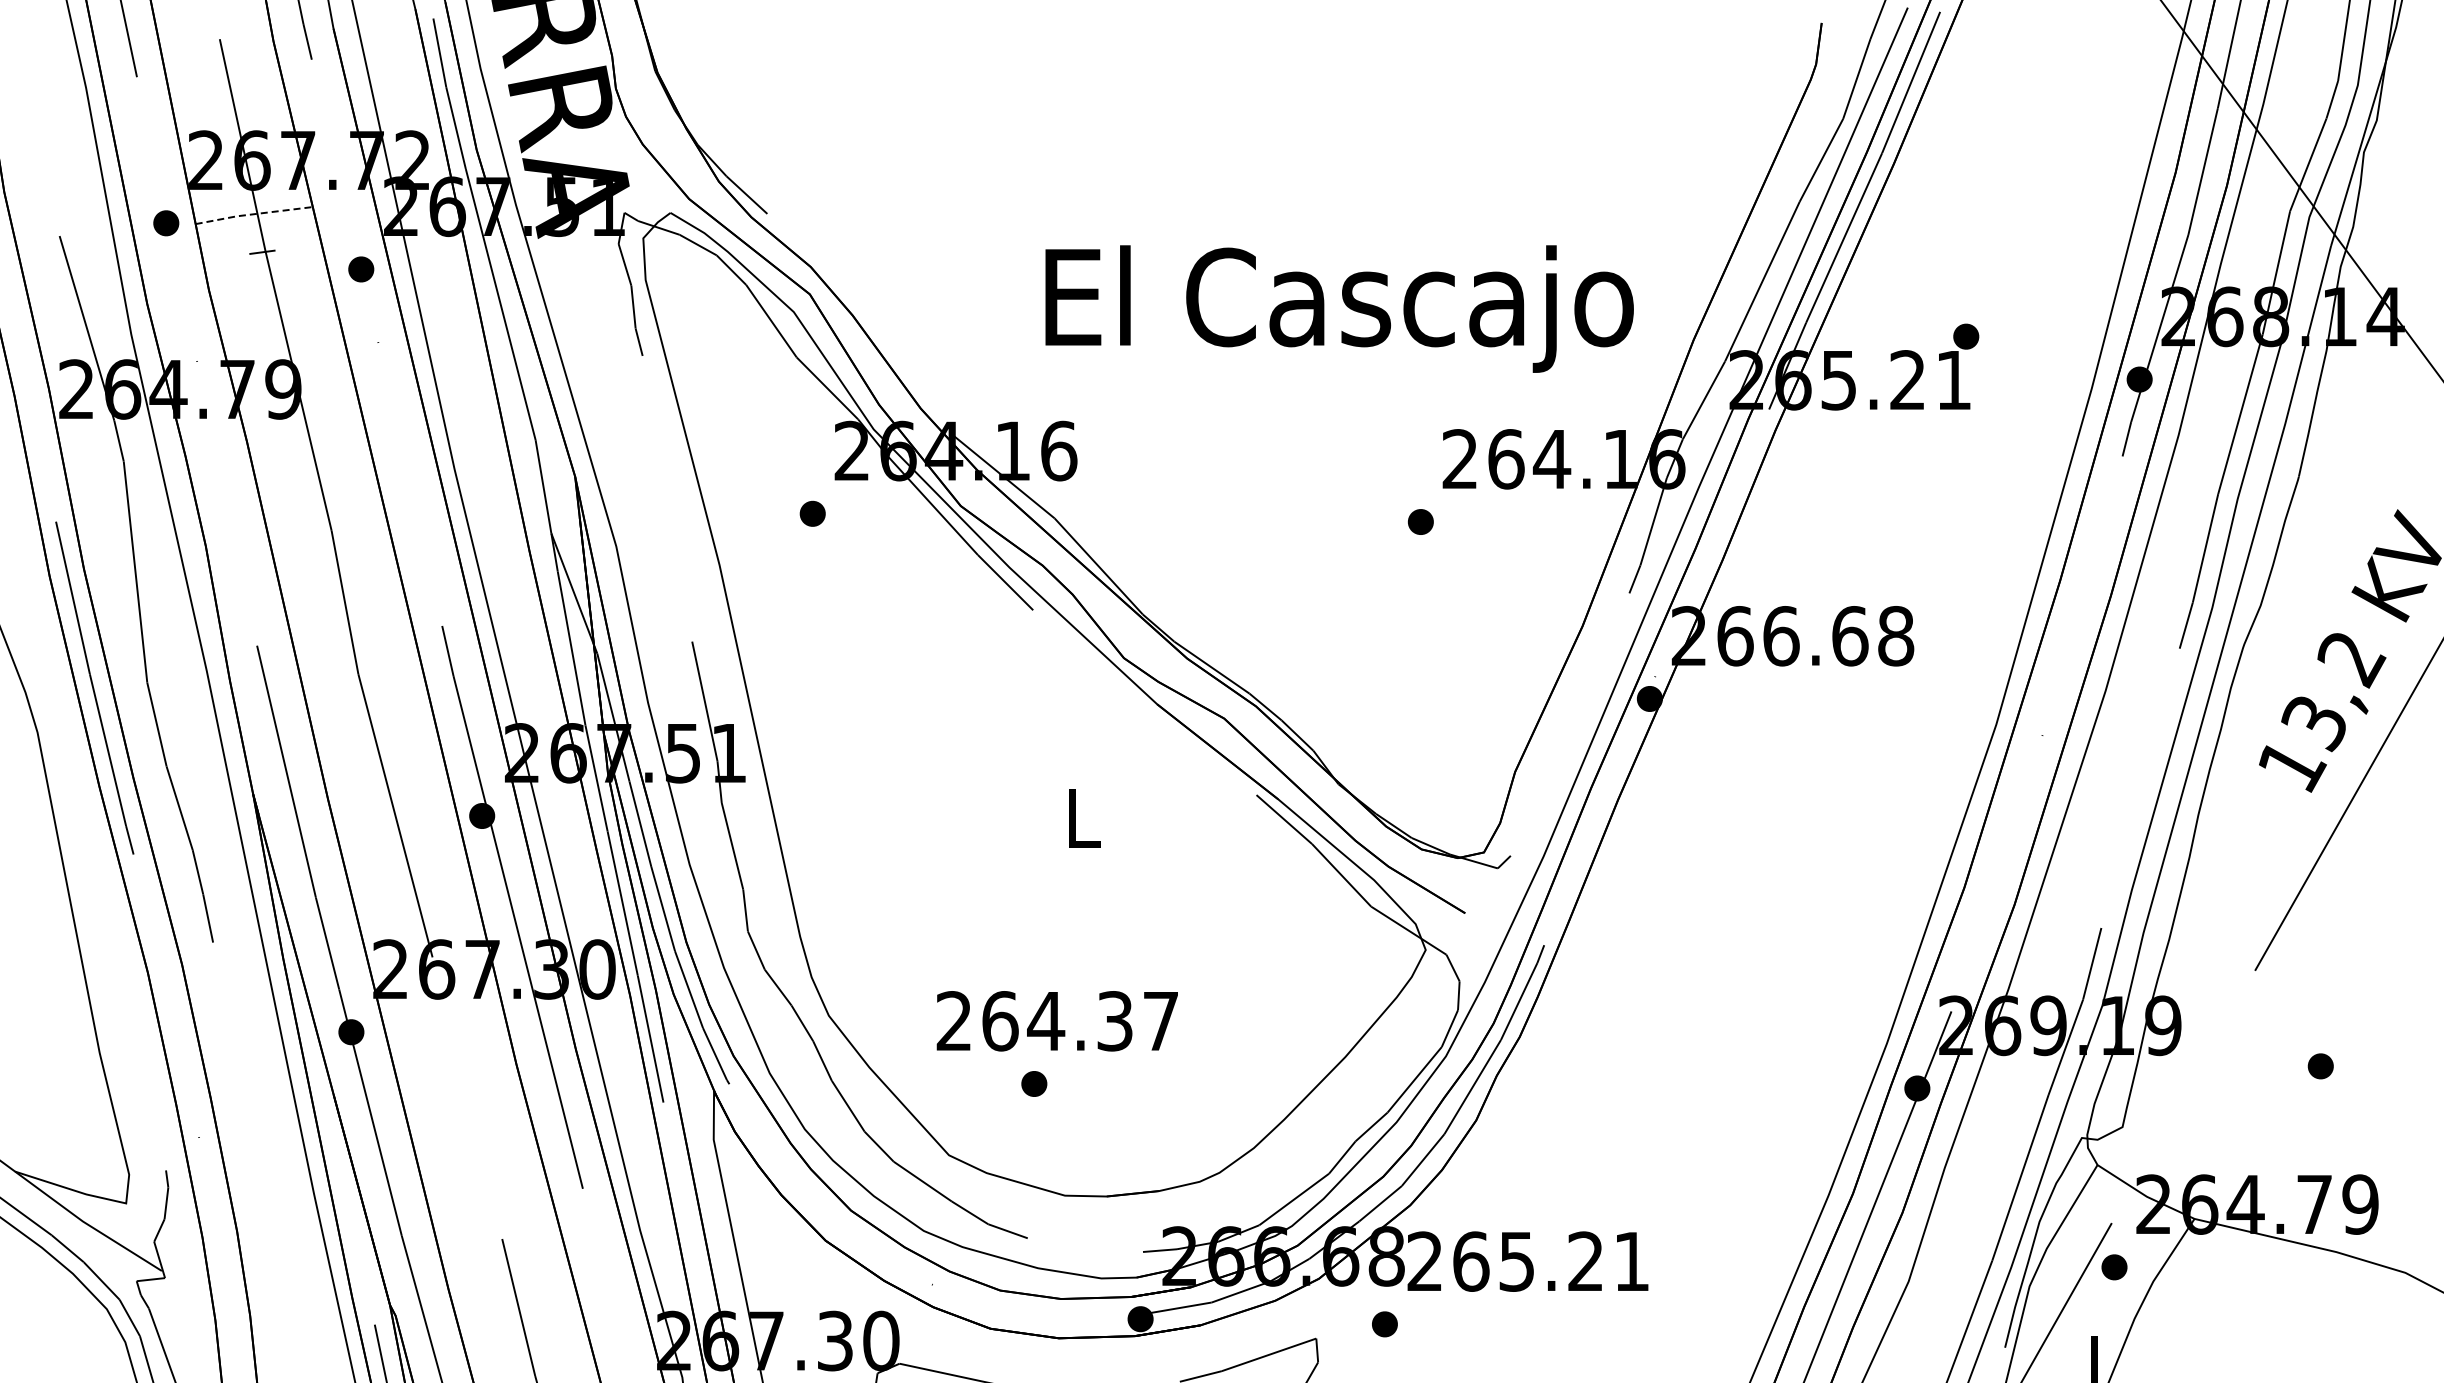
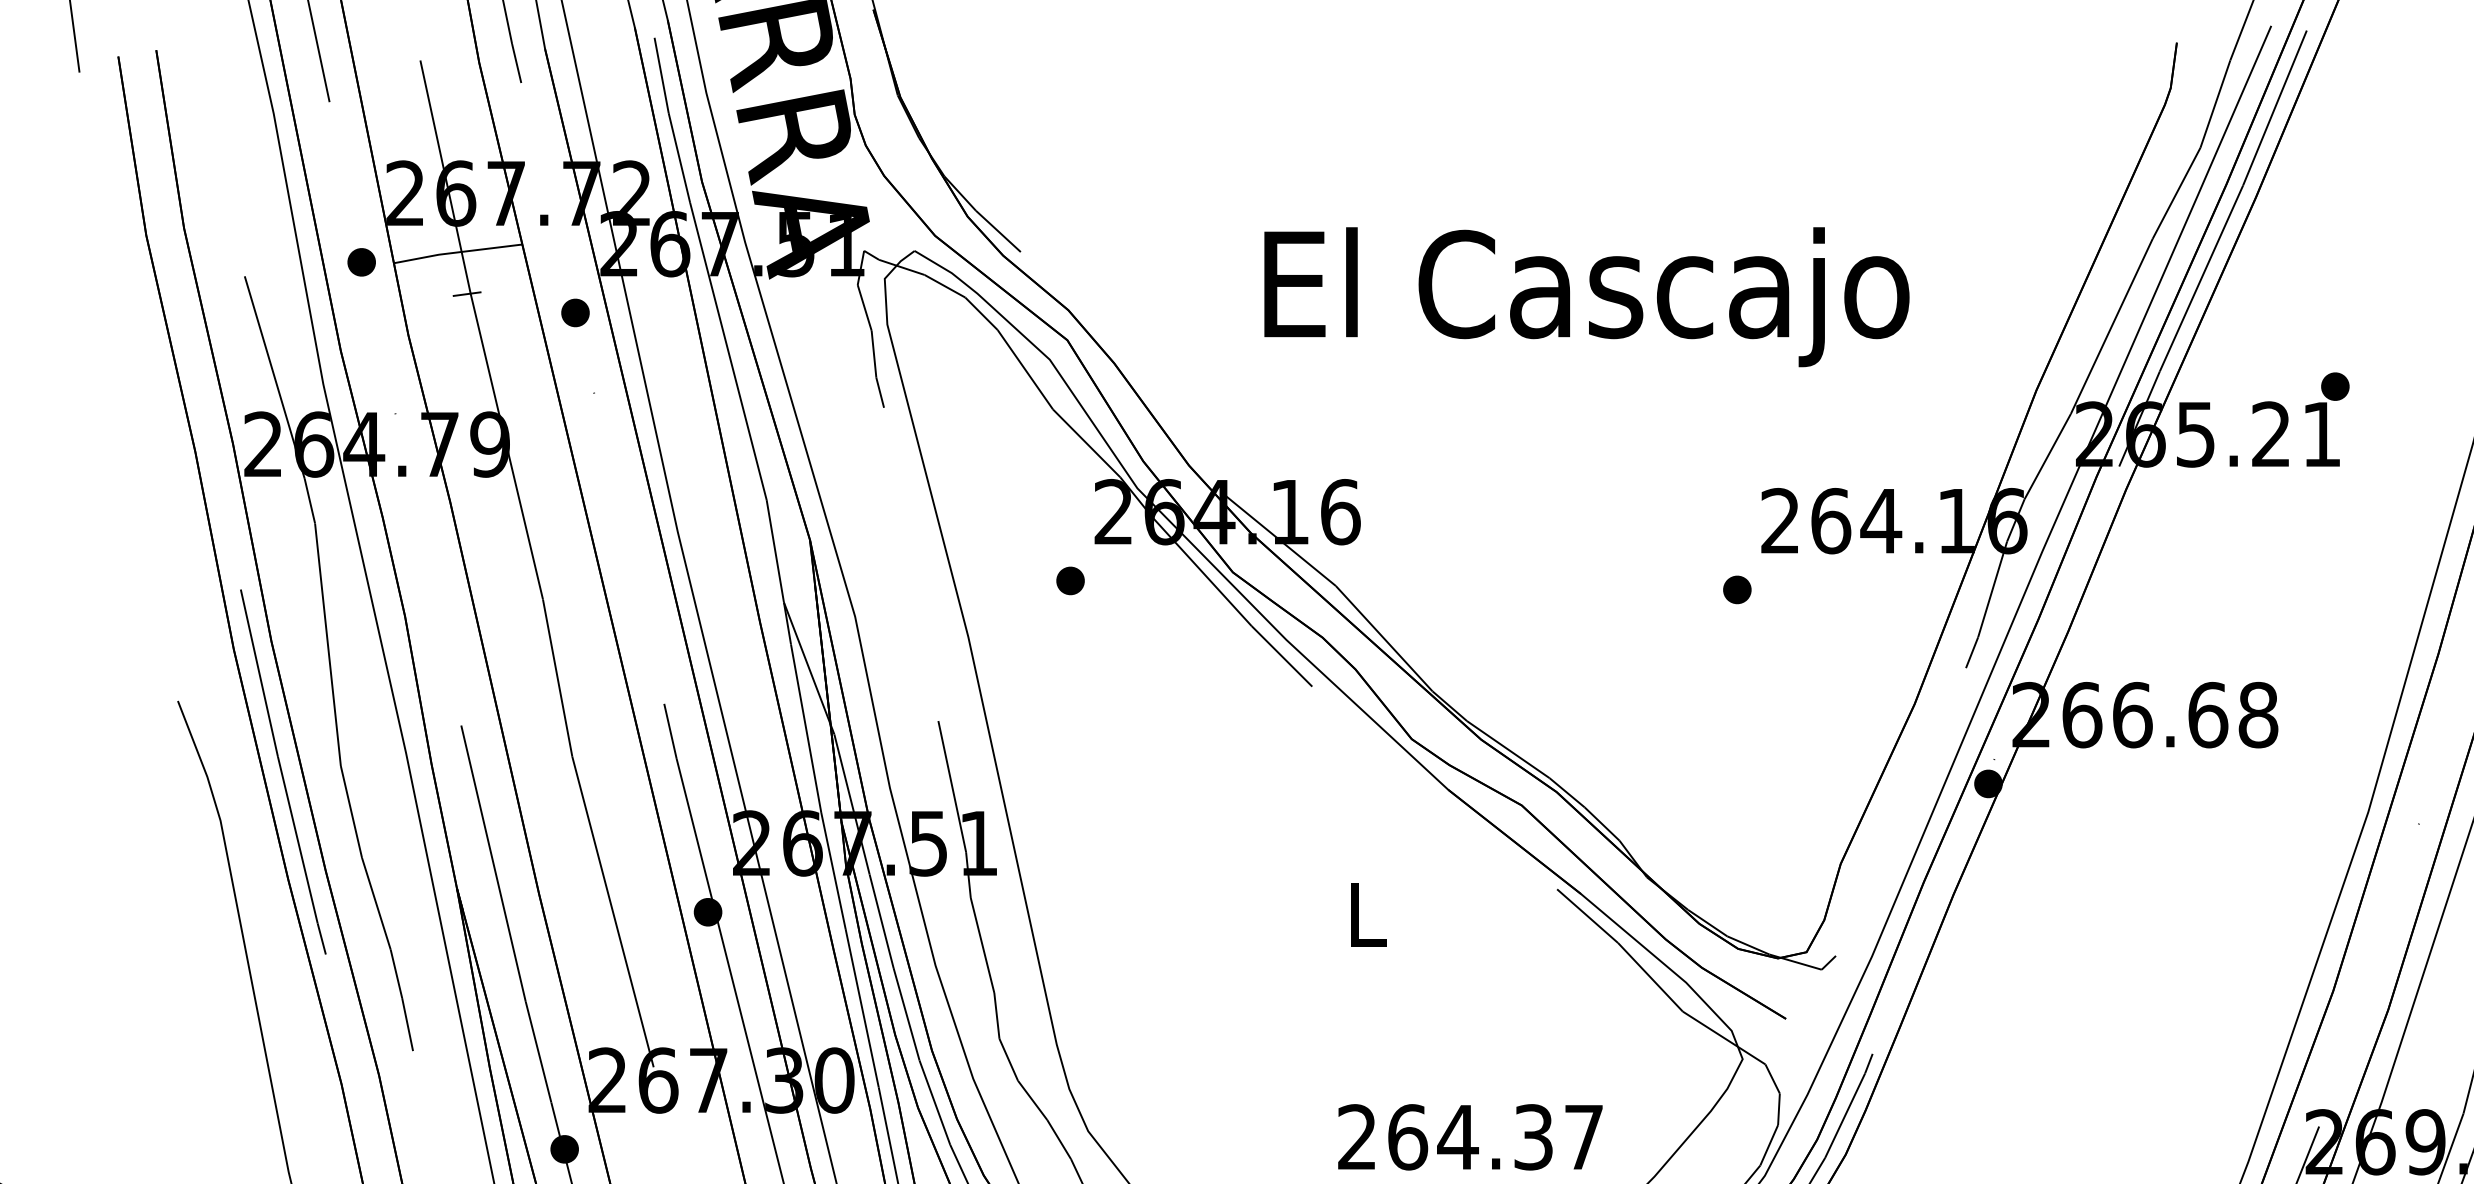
line: (253, 214) -> (457, 252), dashed -> solid
text: (1339, 308) -> (1586, 296), moved
text: (1056, 1021) -> (1469, 1137), moved

